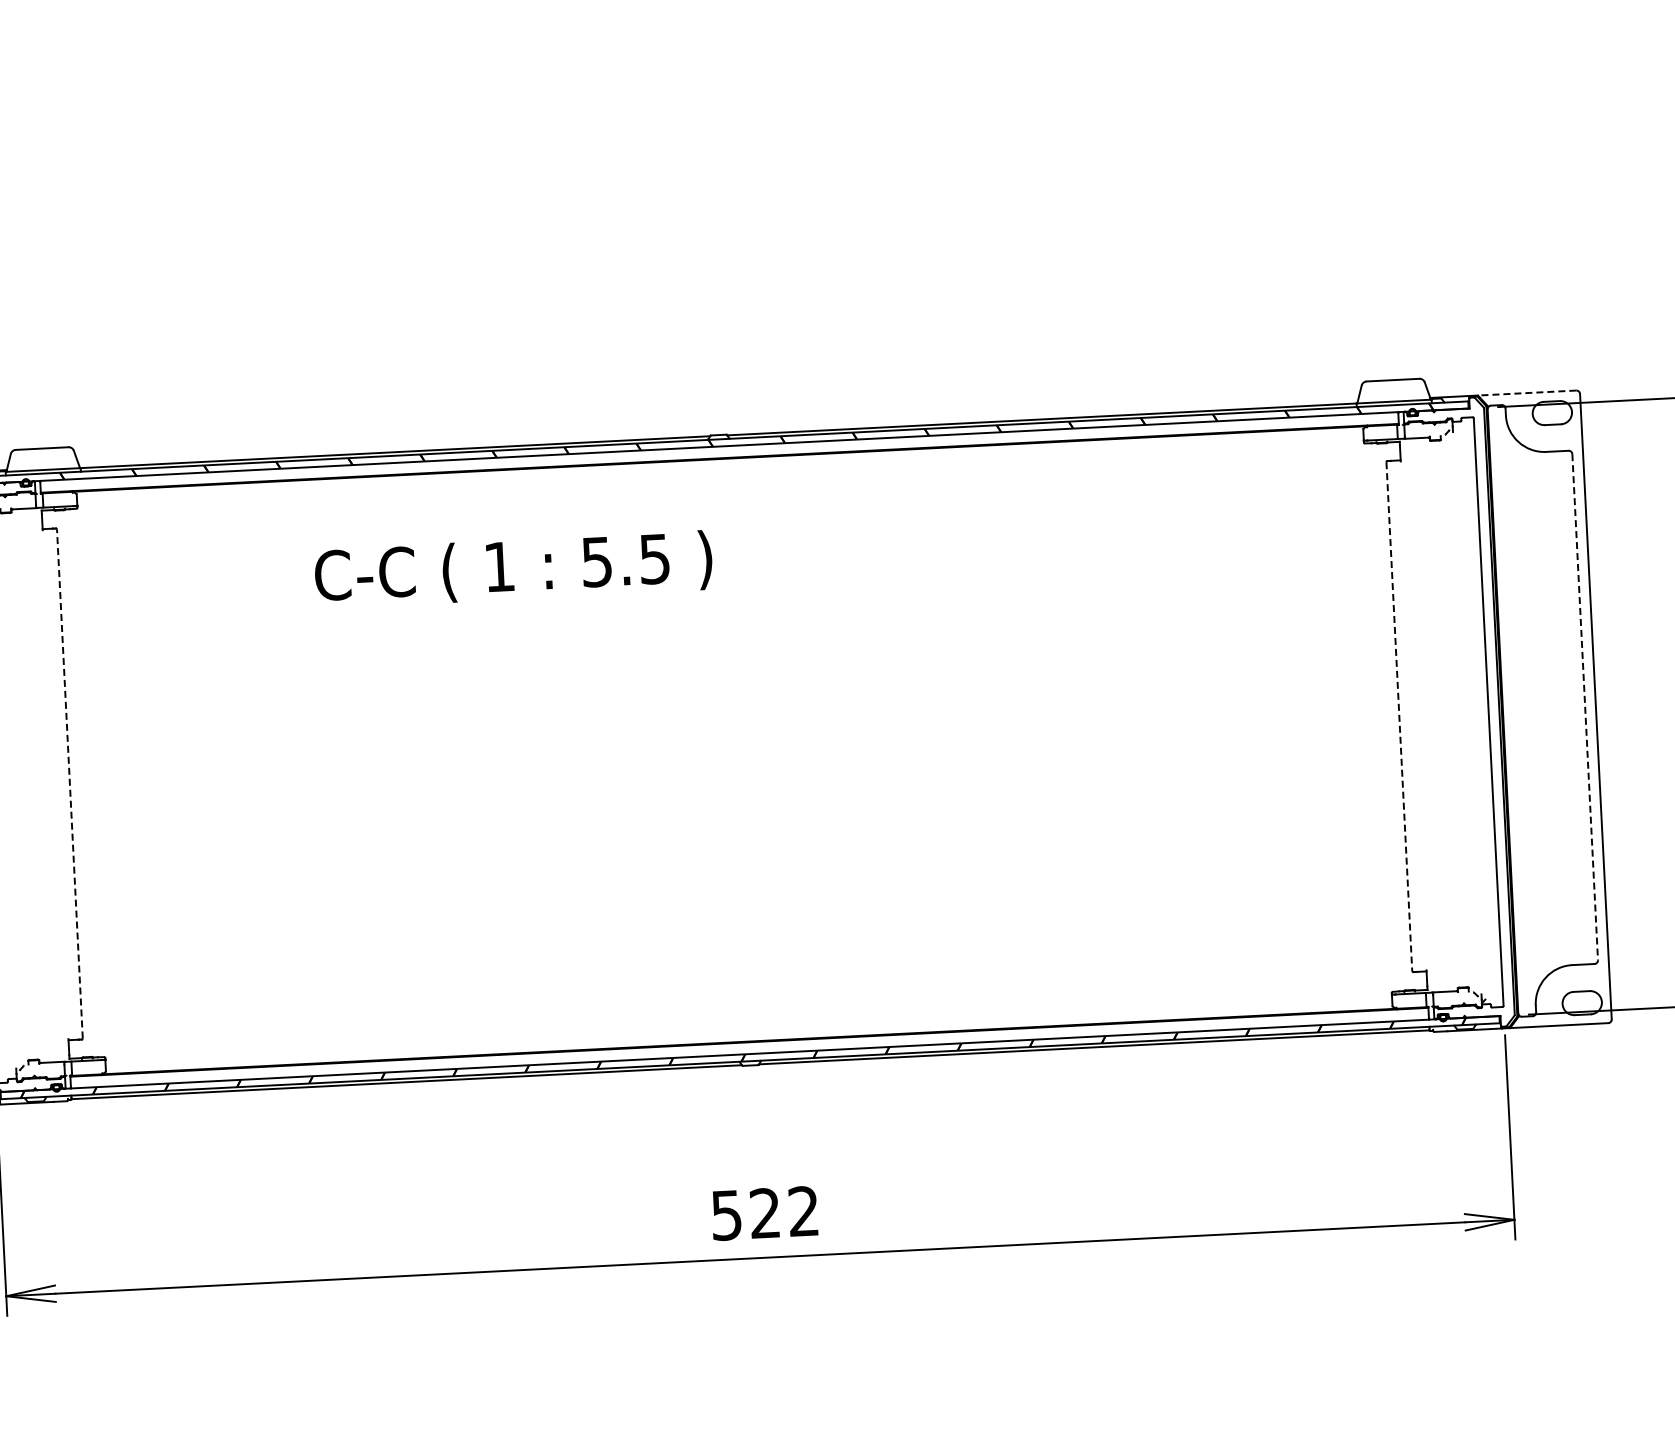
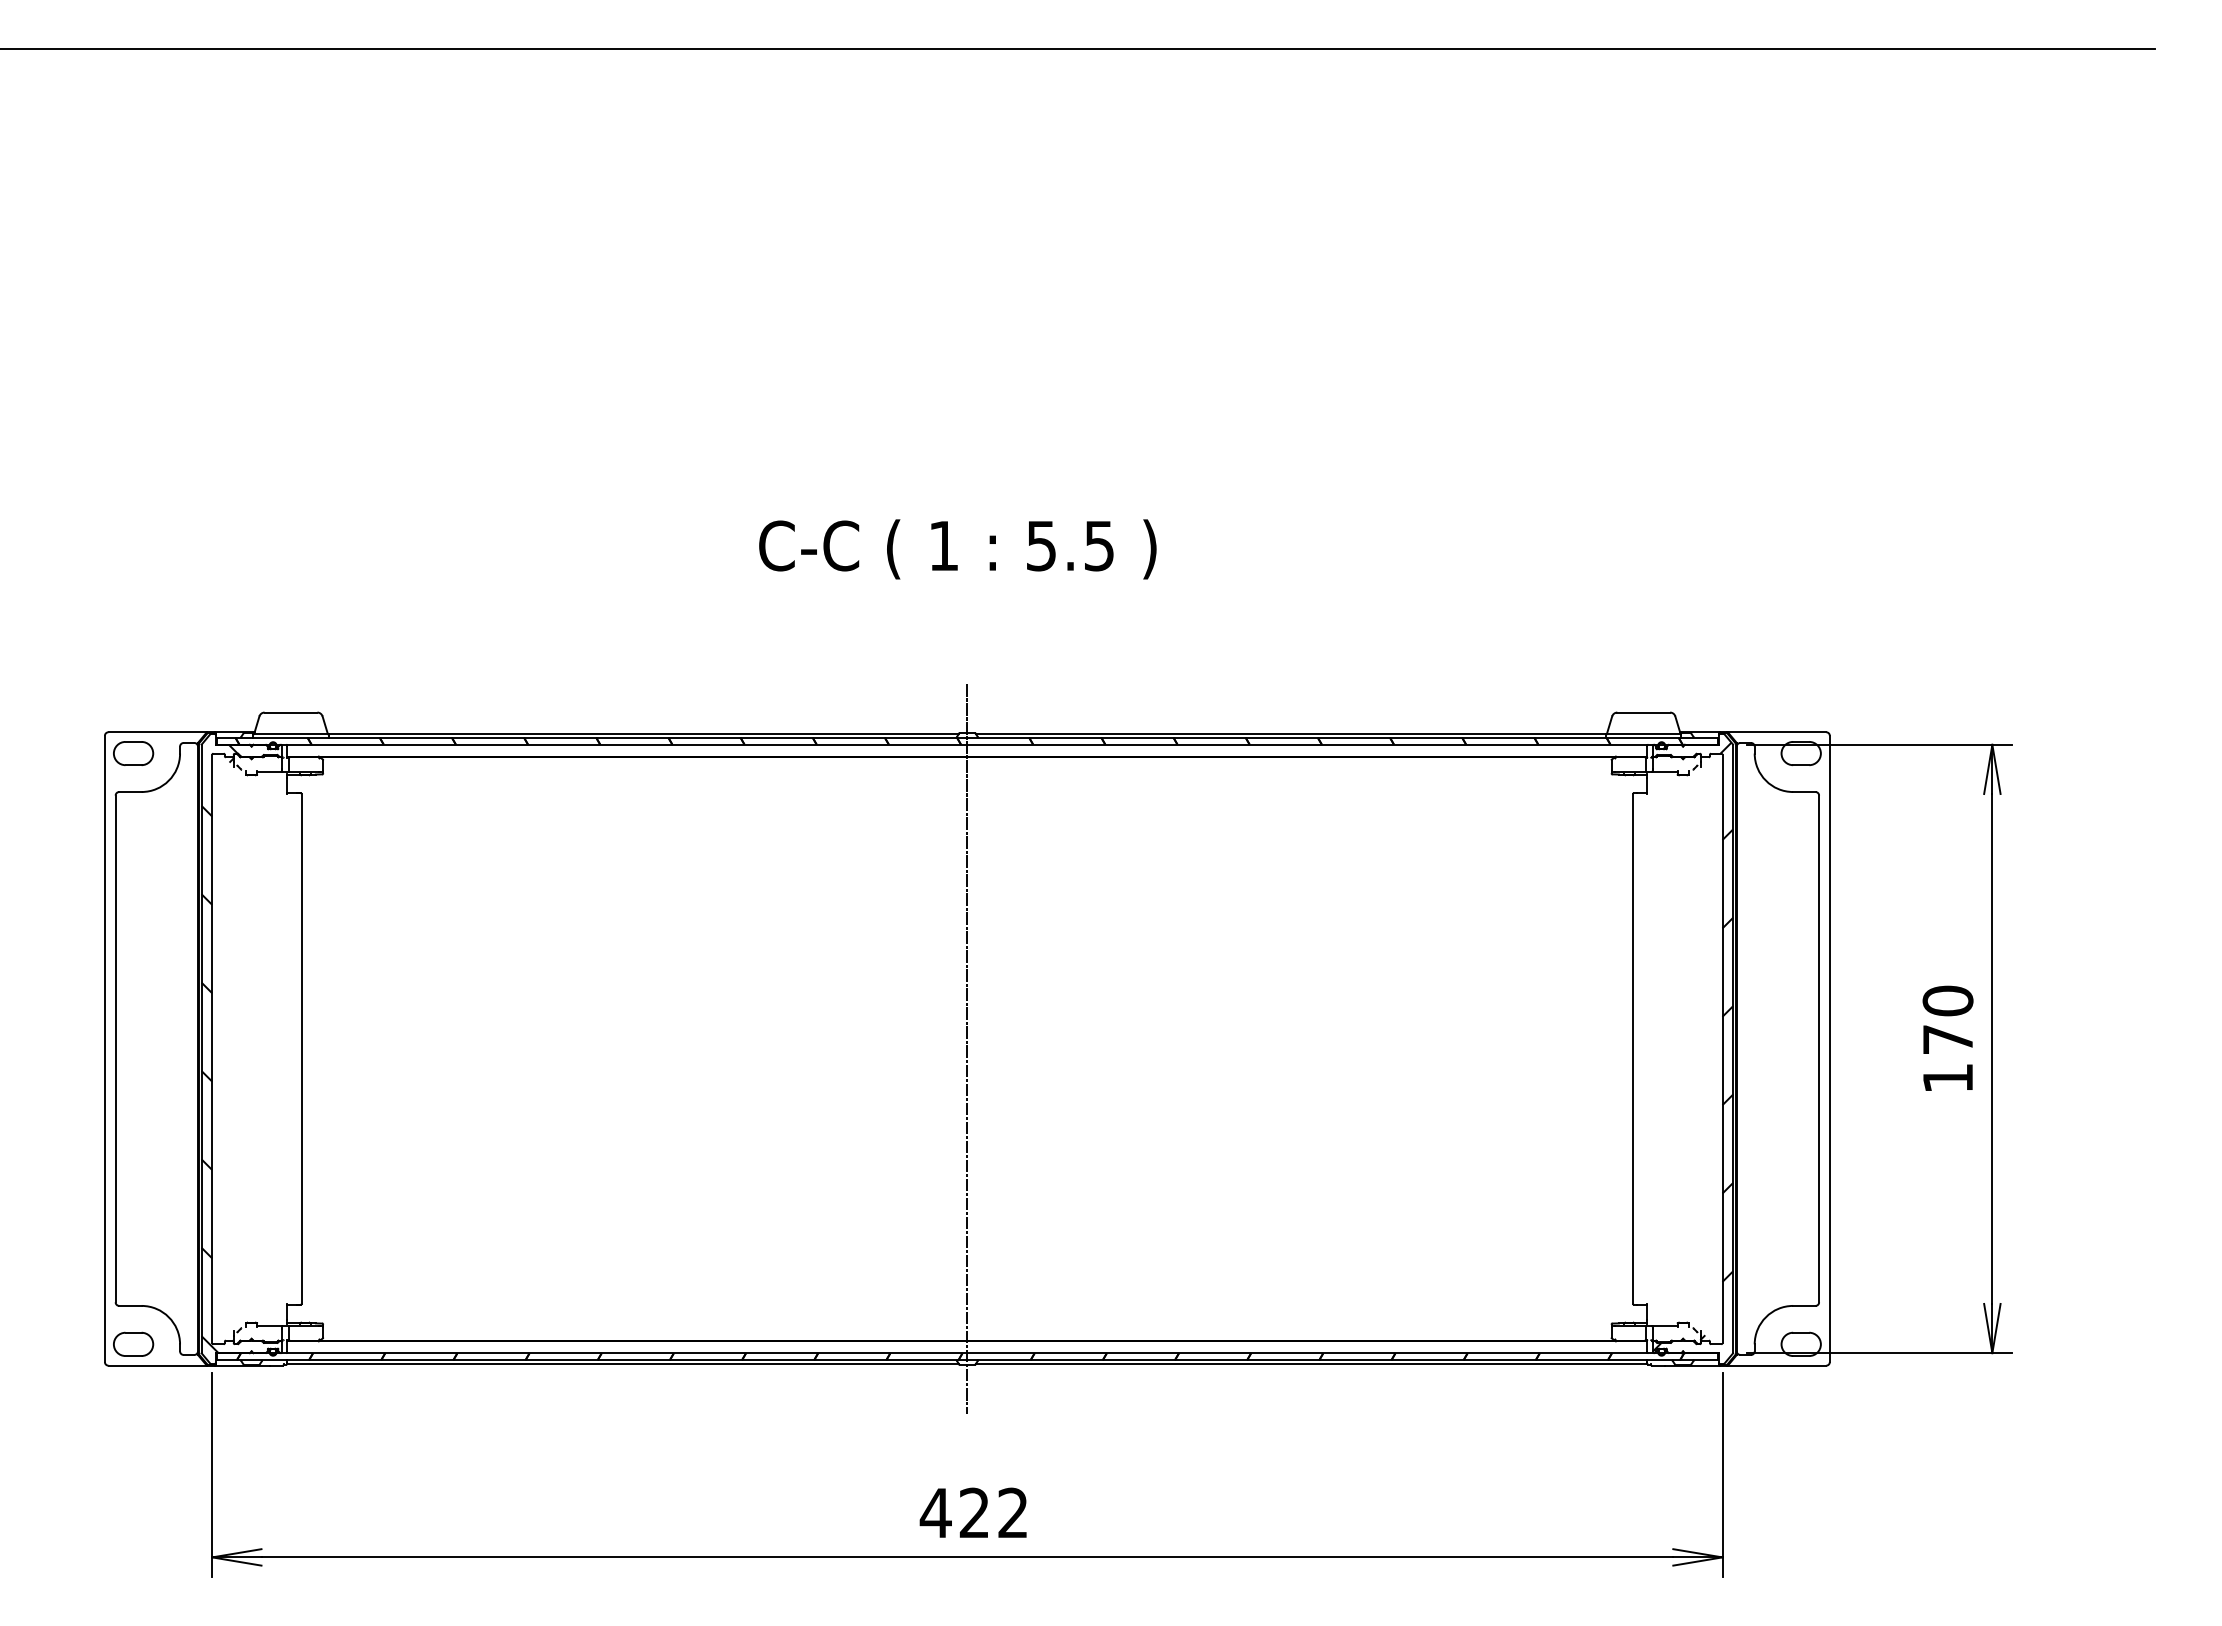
line: (1526, 393) -> (1776, 732), dashed -> solid
text: (513, 569) -> (957, 549), moved
line: (1585, 707) -> (1819, 1049), dashed -> solid
hatch: (1458, 711) -> (1692, 1046), added
line: (1399, 716) -> (1633, 1048), dashed -> solid
line: (734, 749) -> (967, 1048), added
line: (69, 783) -> (301, 1048), dashed -> solid
text: (726, 1215) -> (935, 1513), 522 -> 422

